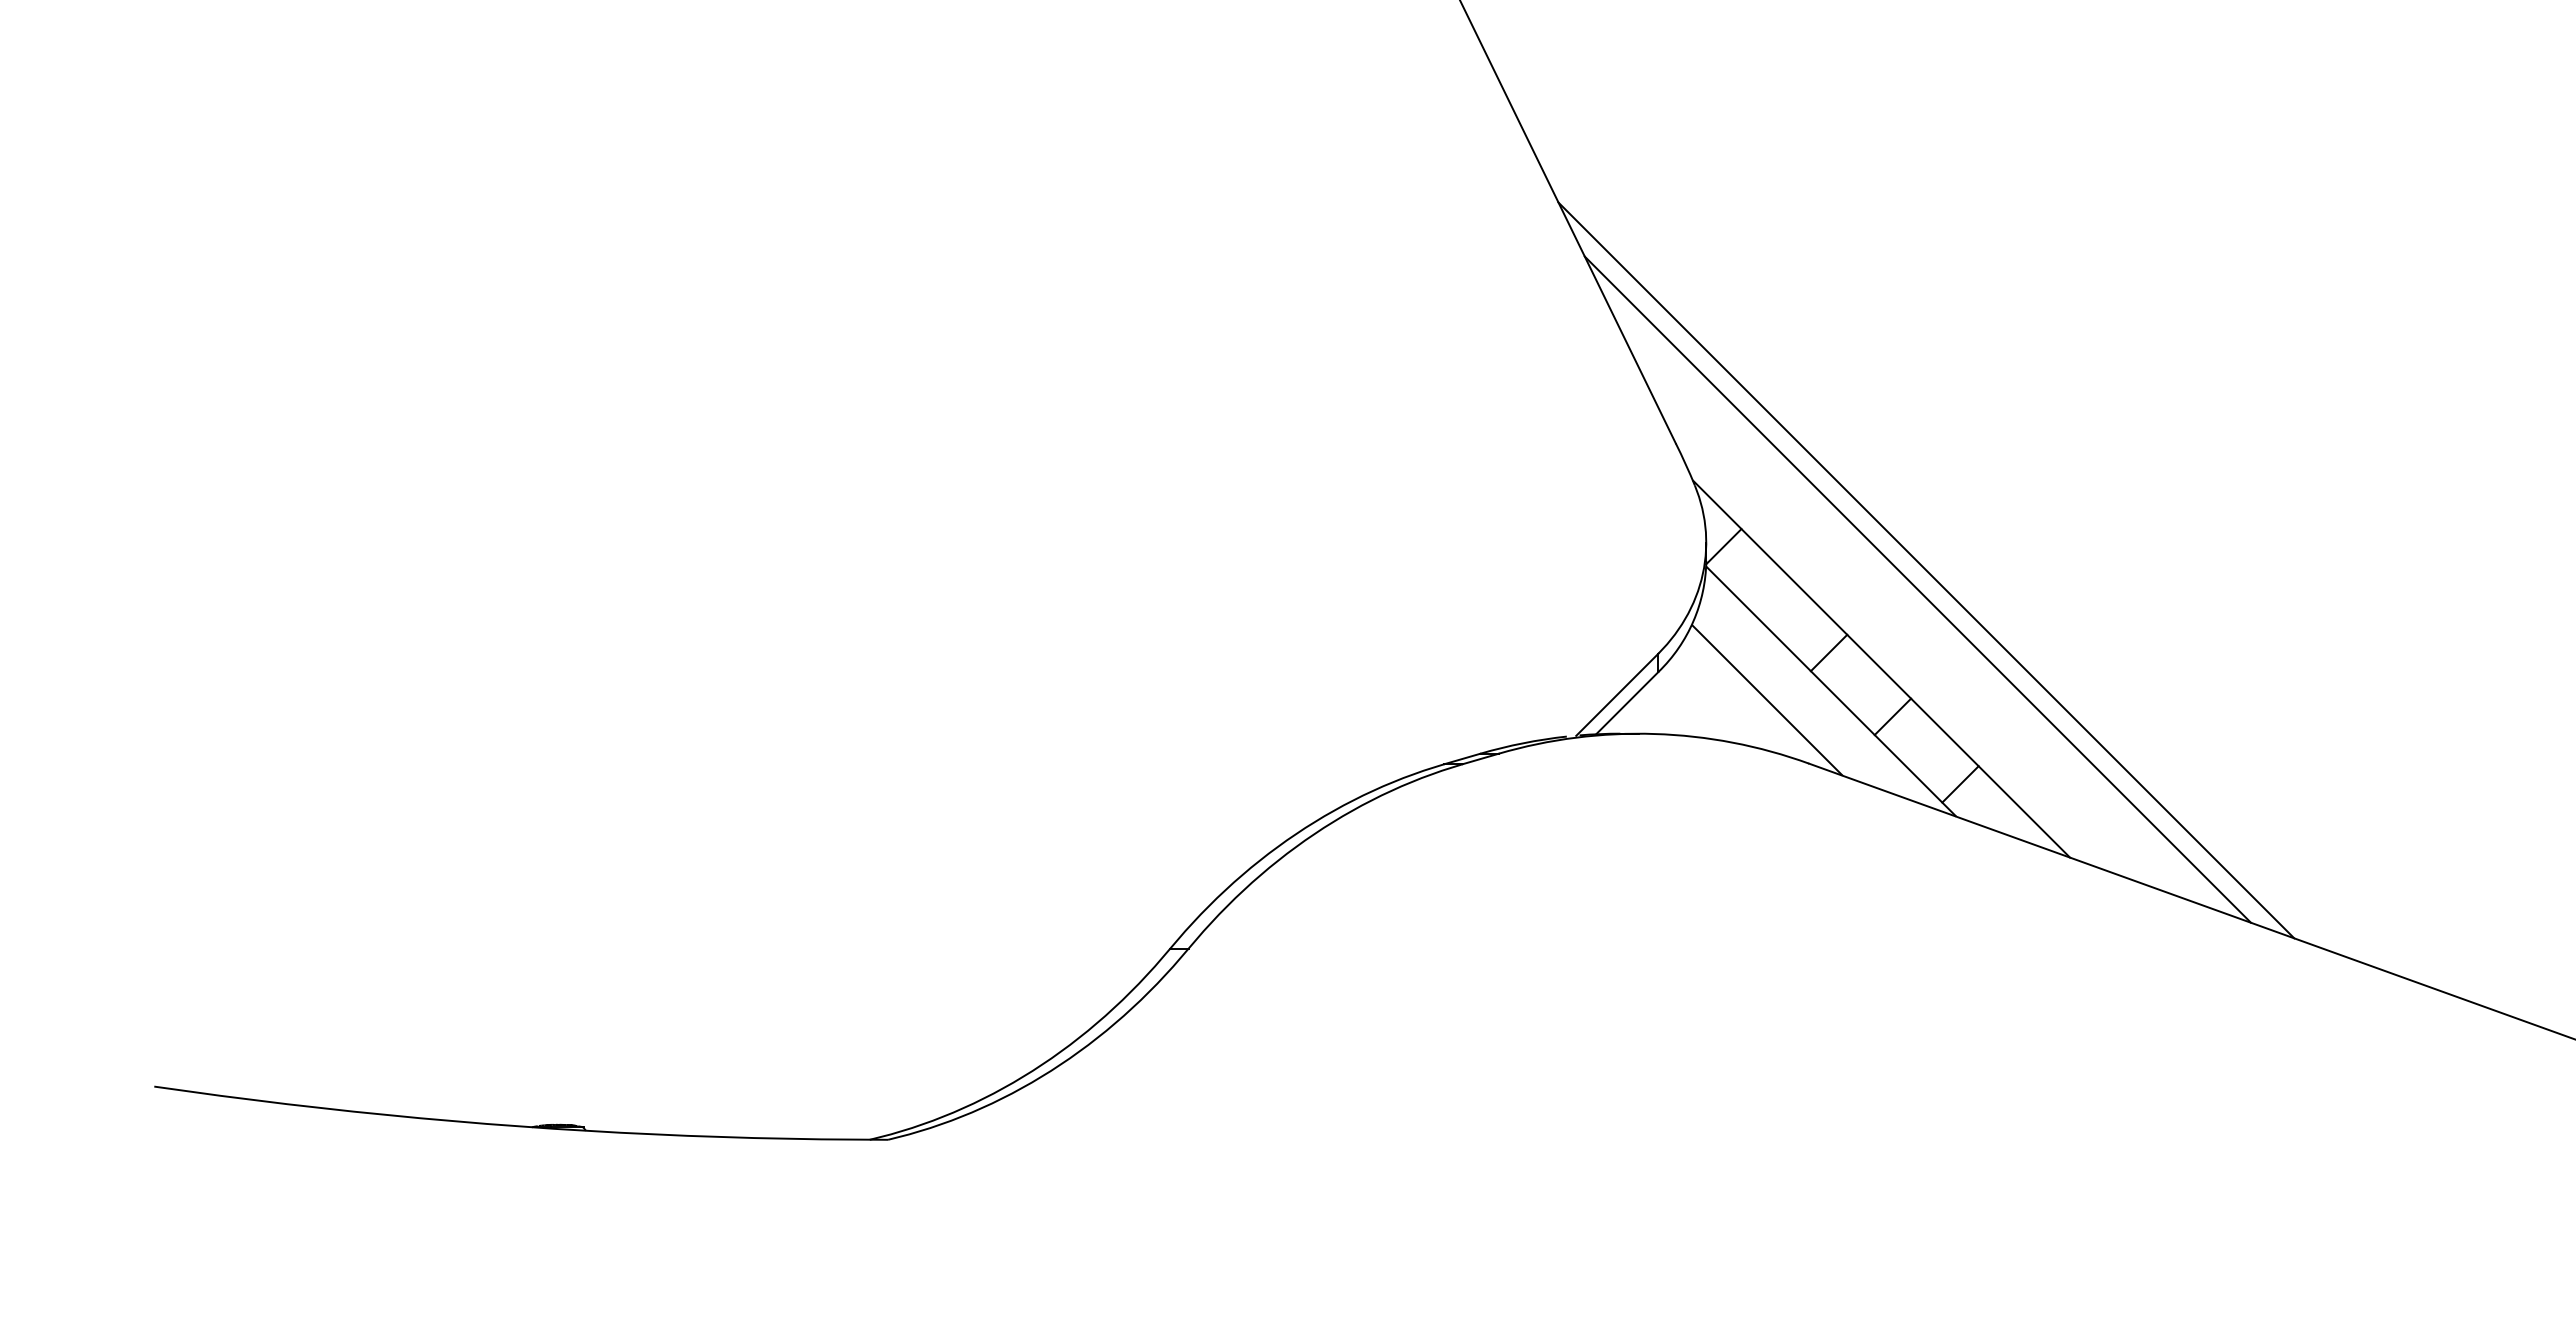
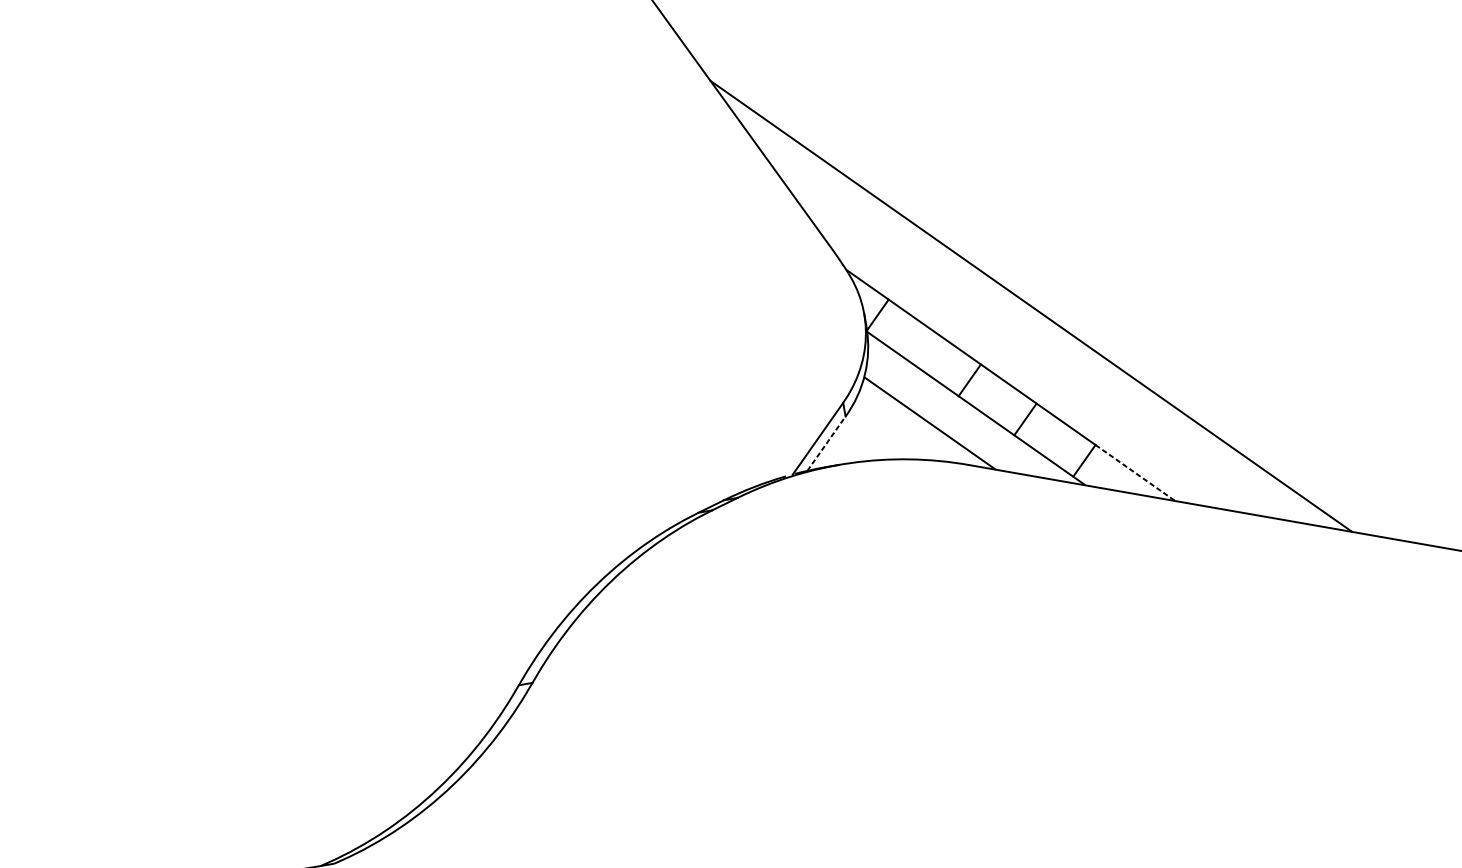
line: (1917, 589) -> (1027, 321), removed
line: (1627, 702) -> (826, 443), solid -> dashed
line: (2024, 811) -> (1135, 472), solid -> dashed

